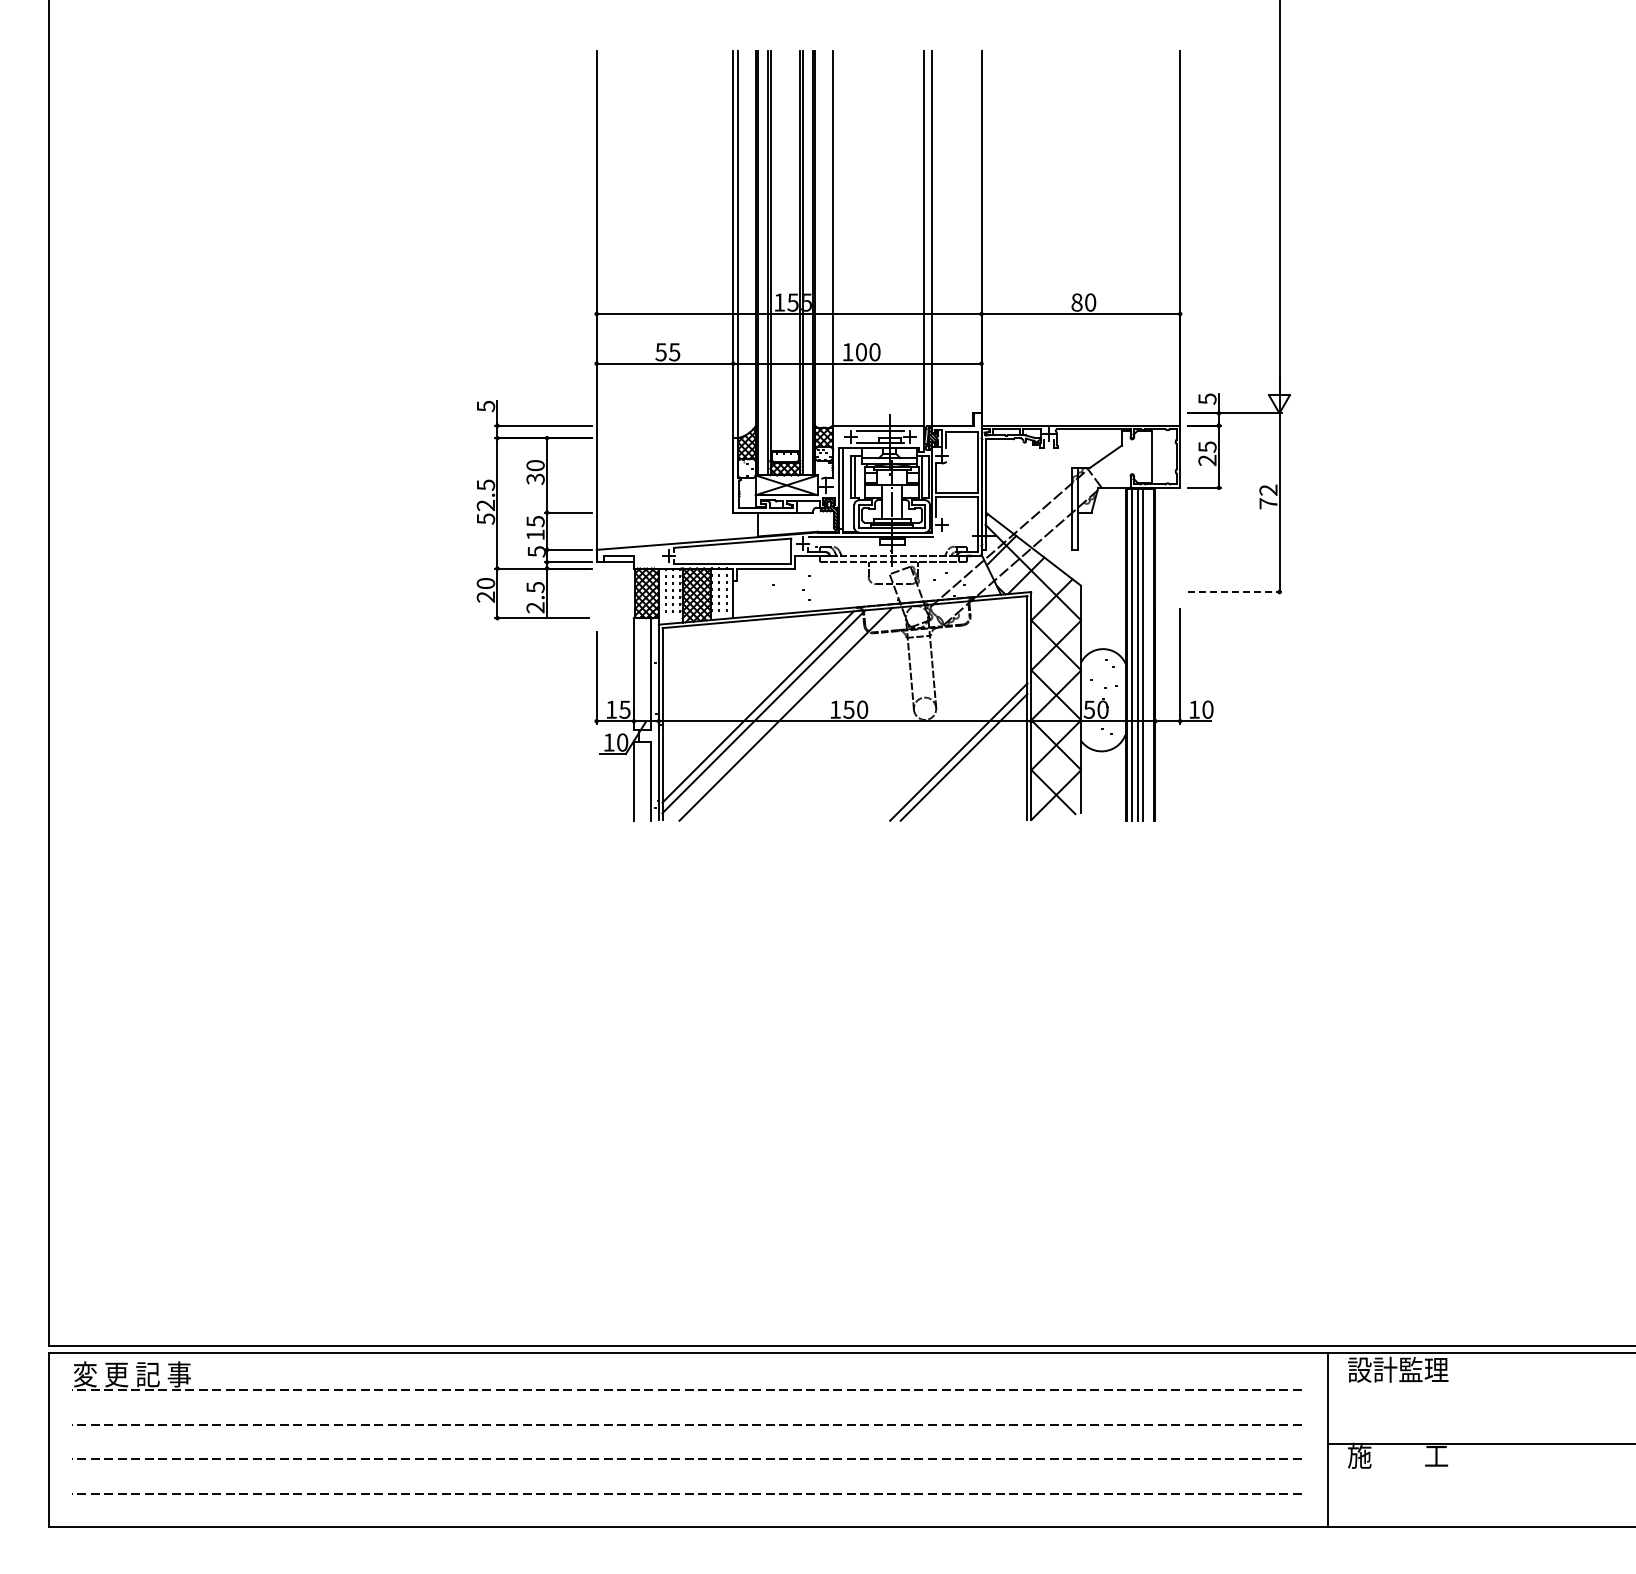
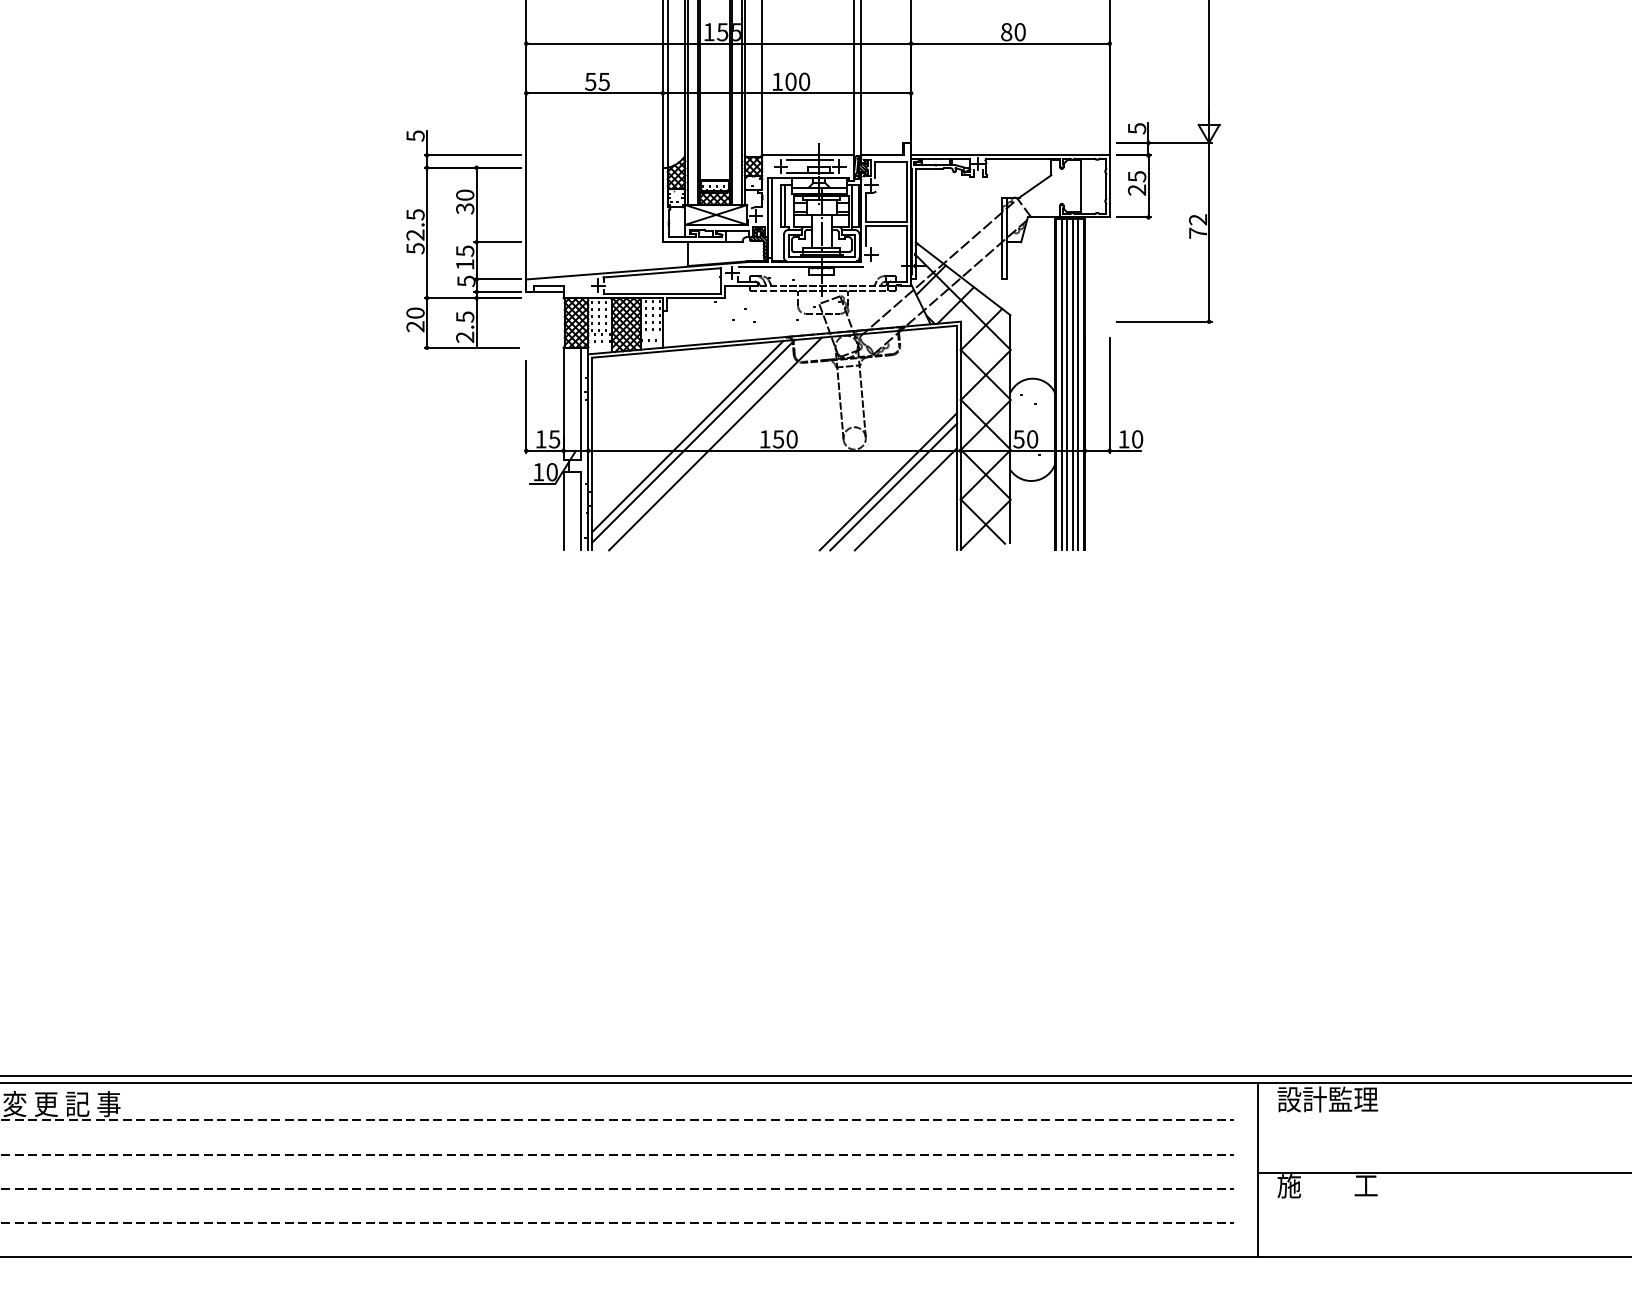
line: (1235, 592) -> (1165, 322), dashed -> solid
line: (1148, 654) -> (1078, 384), added
line: (976, 769) -> (906, 499), added

